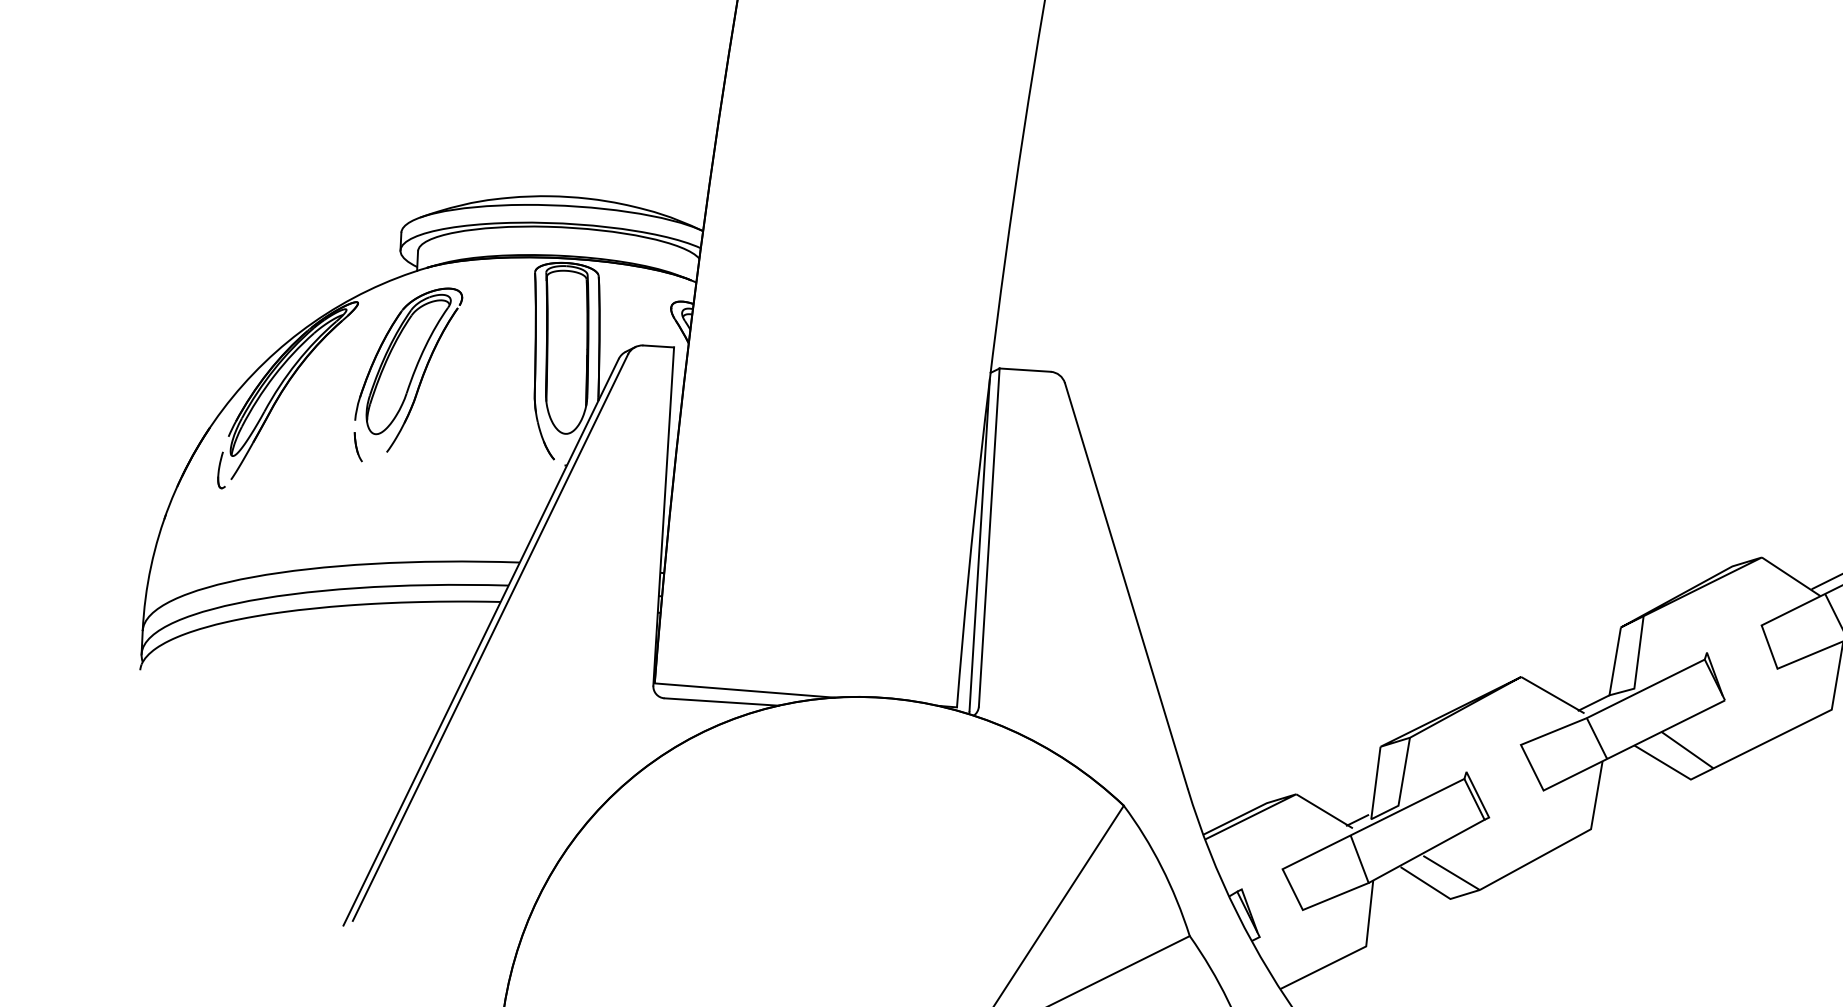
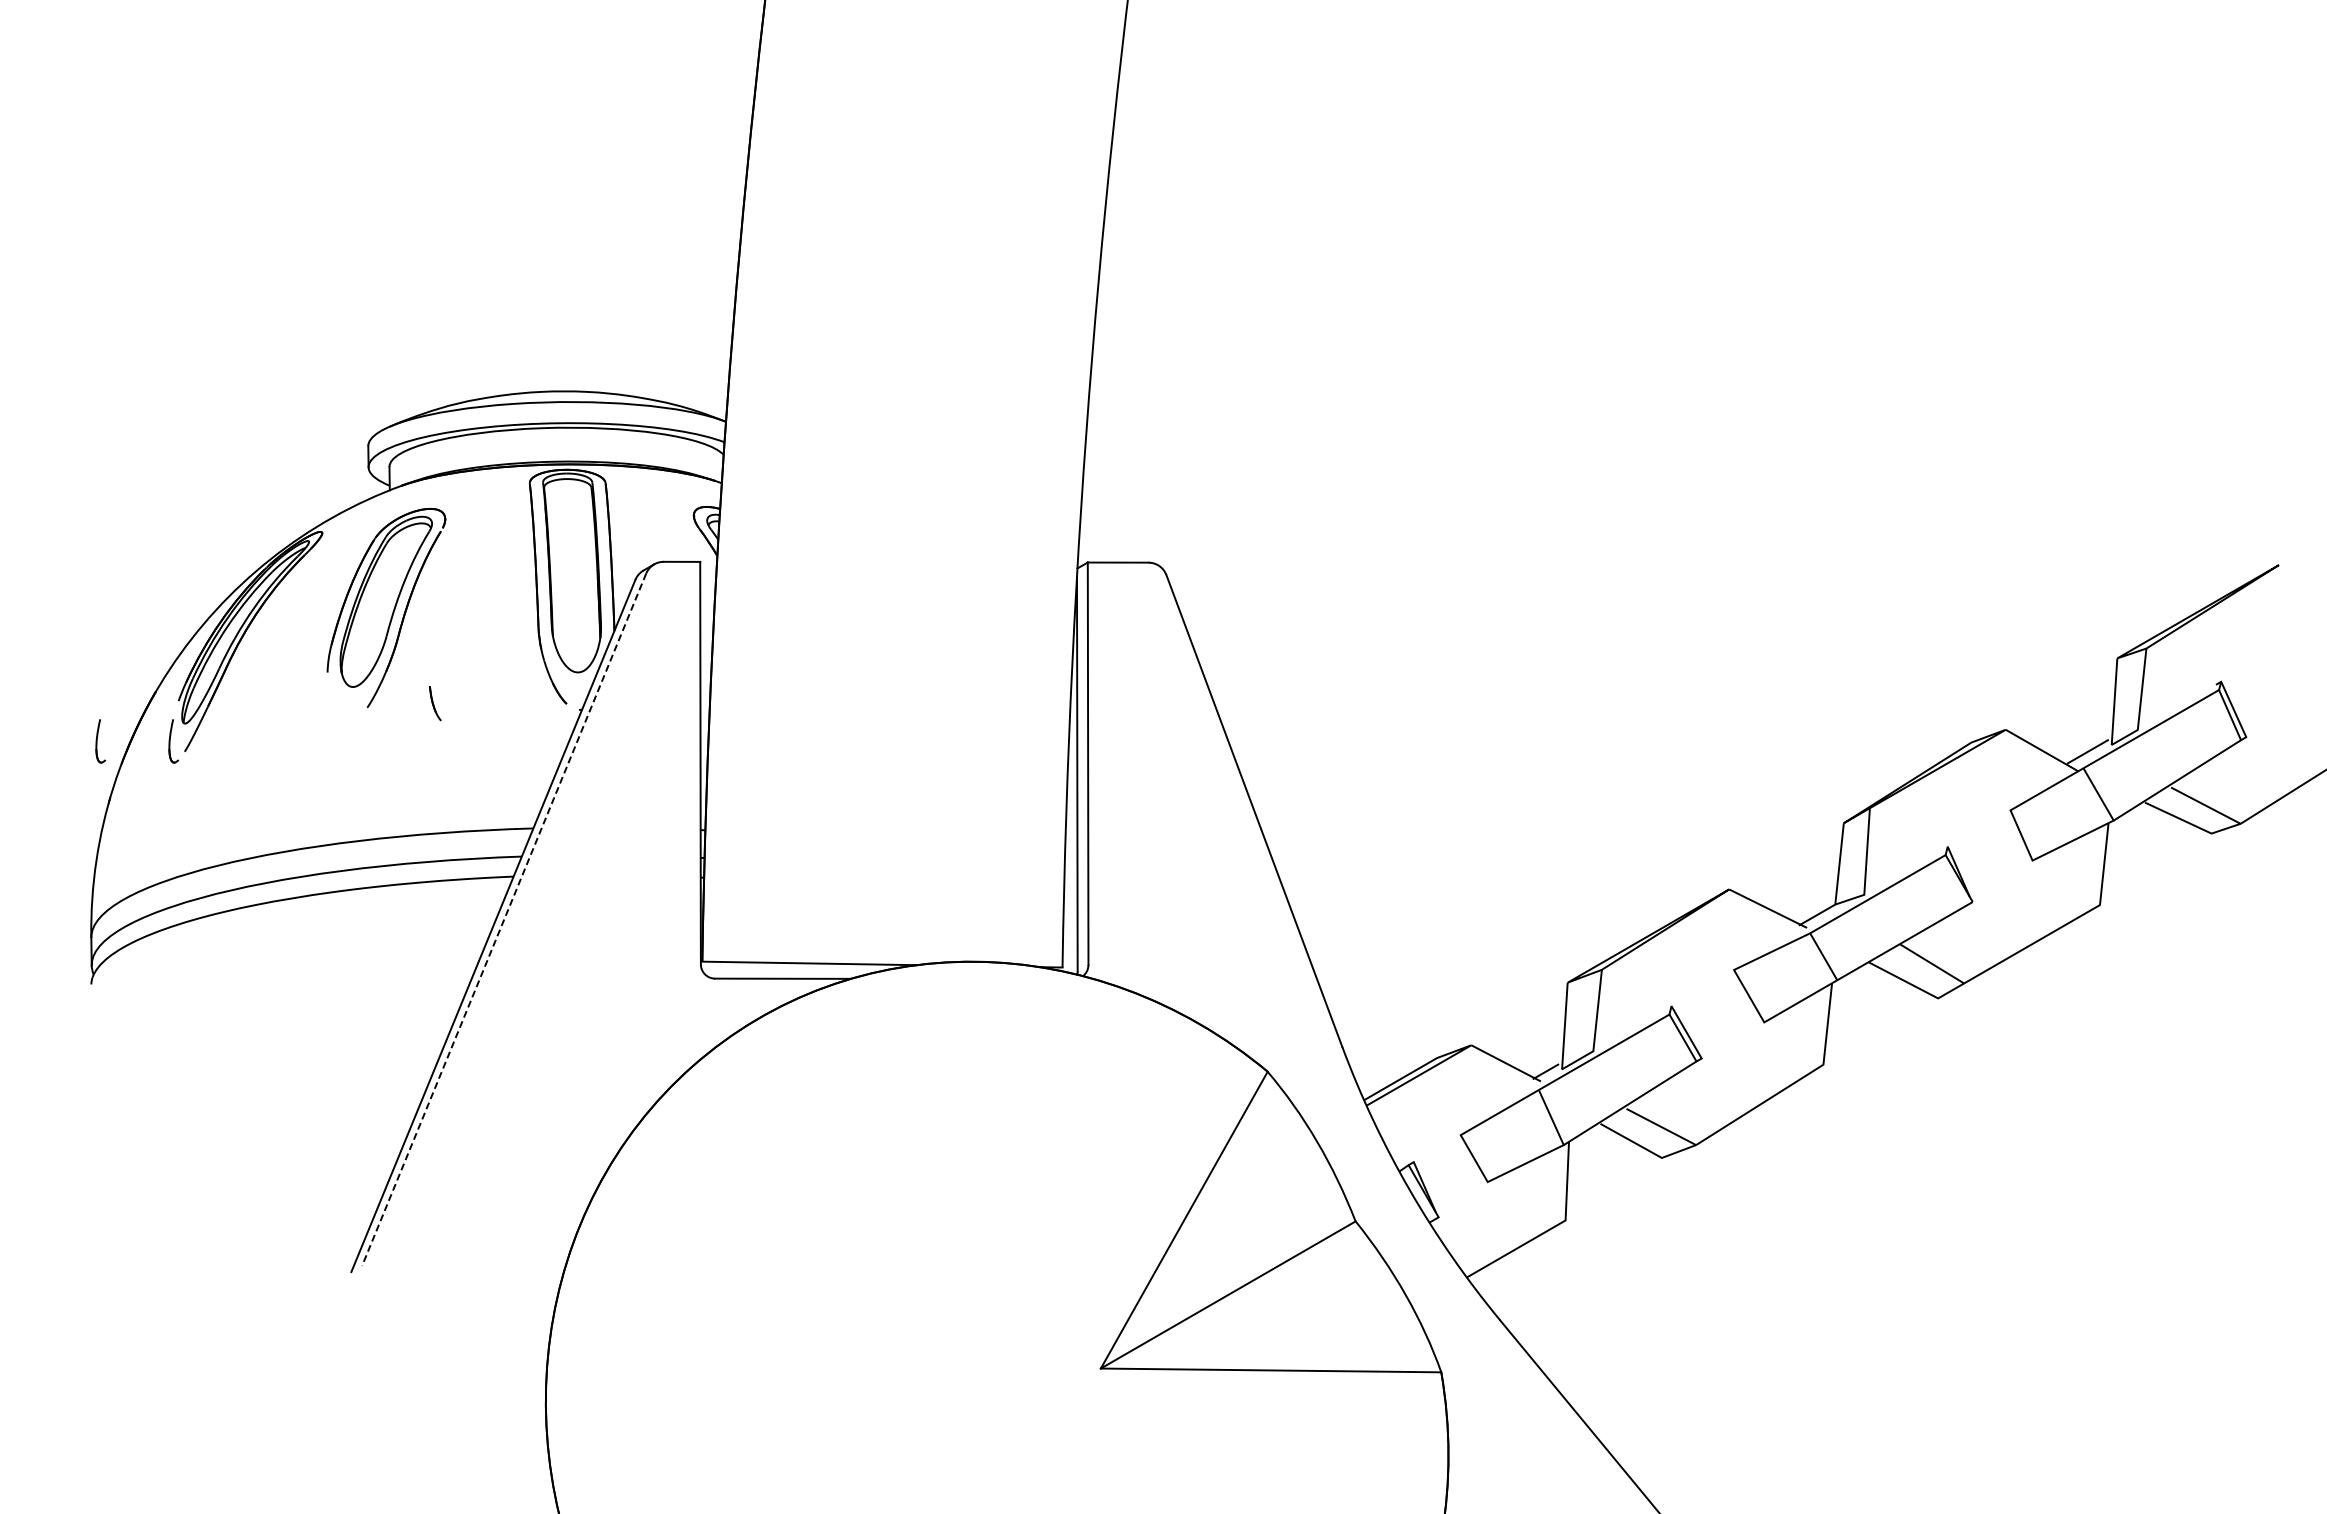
part: (358, 447) -> (435, 703), moved
part: (160, 466) -> (100, 741), added
line: (490, 638) -> (504, 920), solid -> dashed

